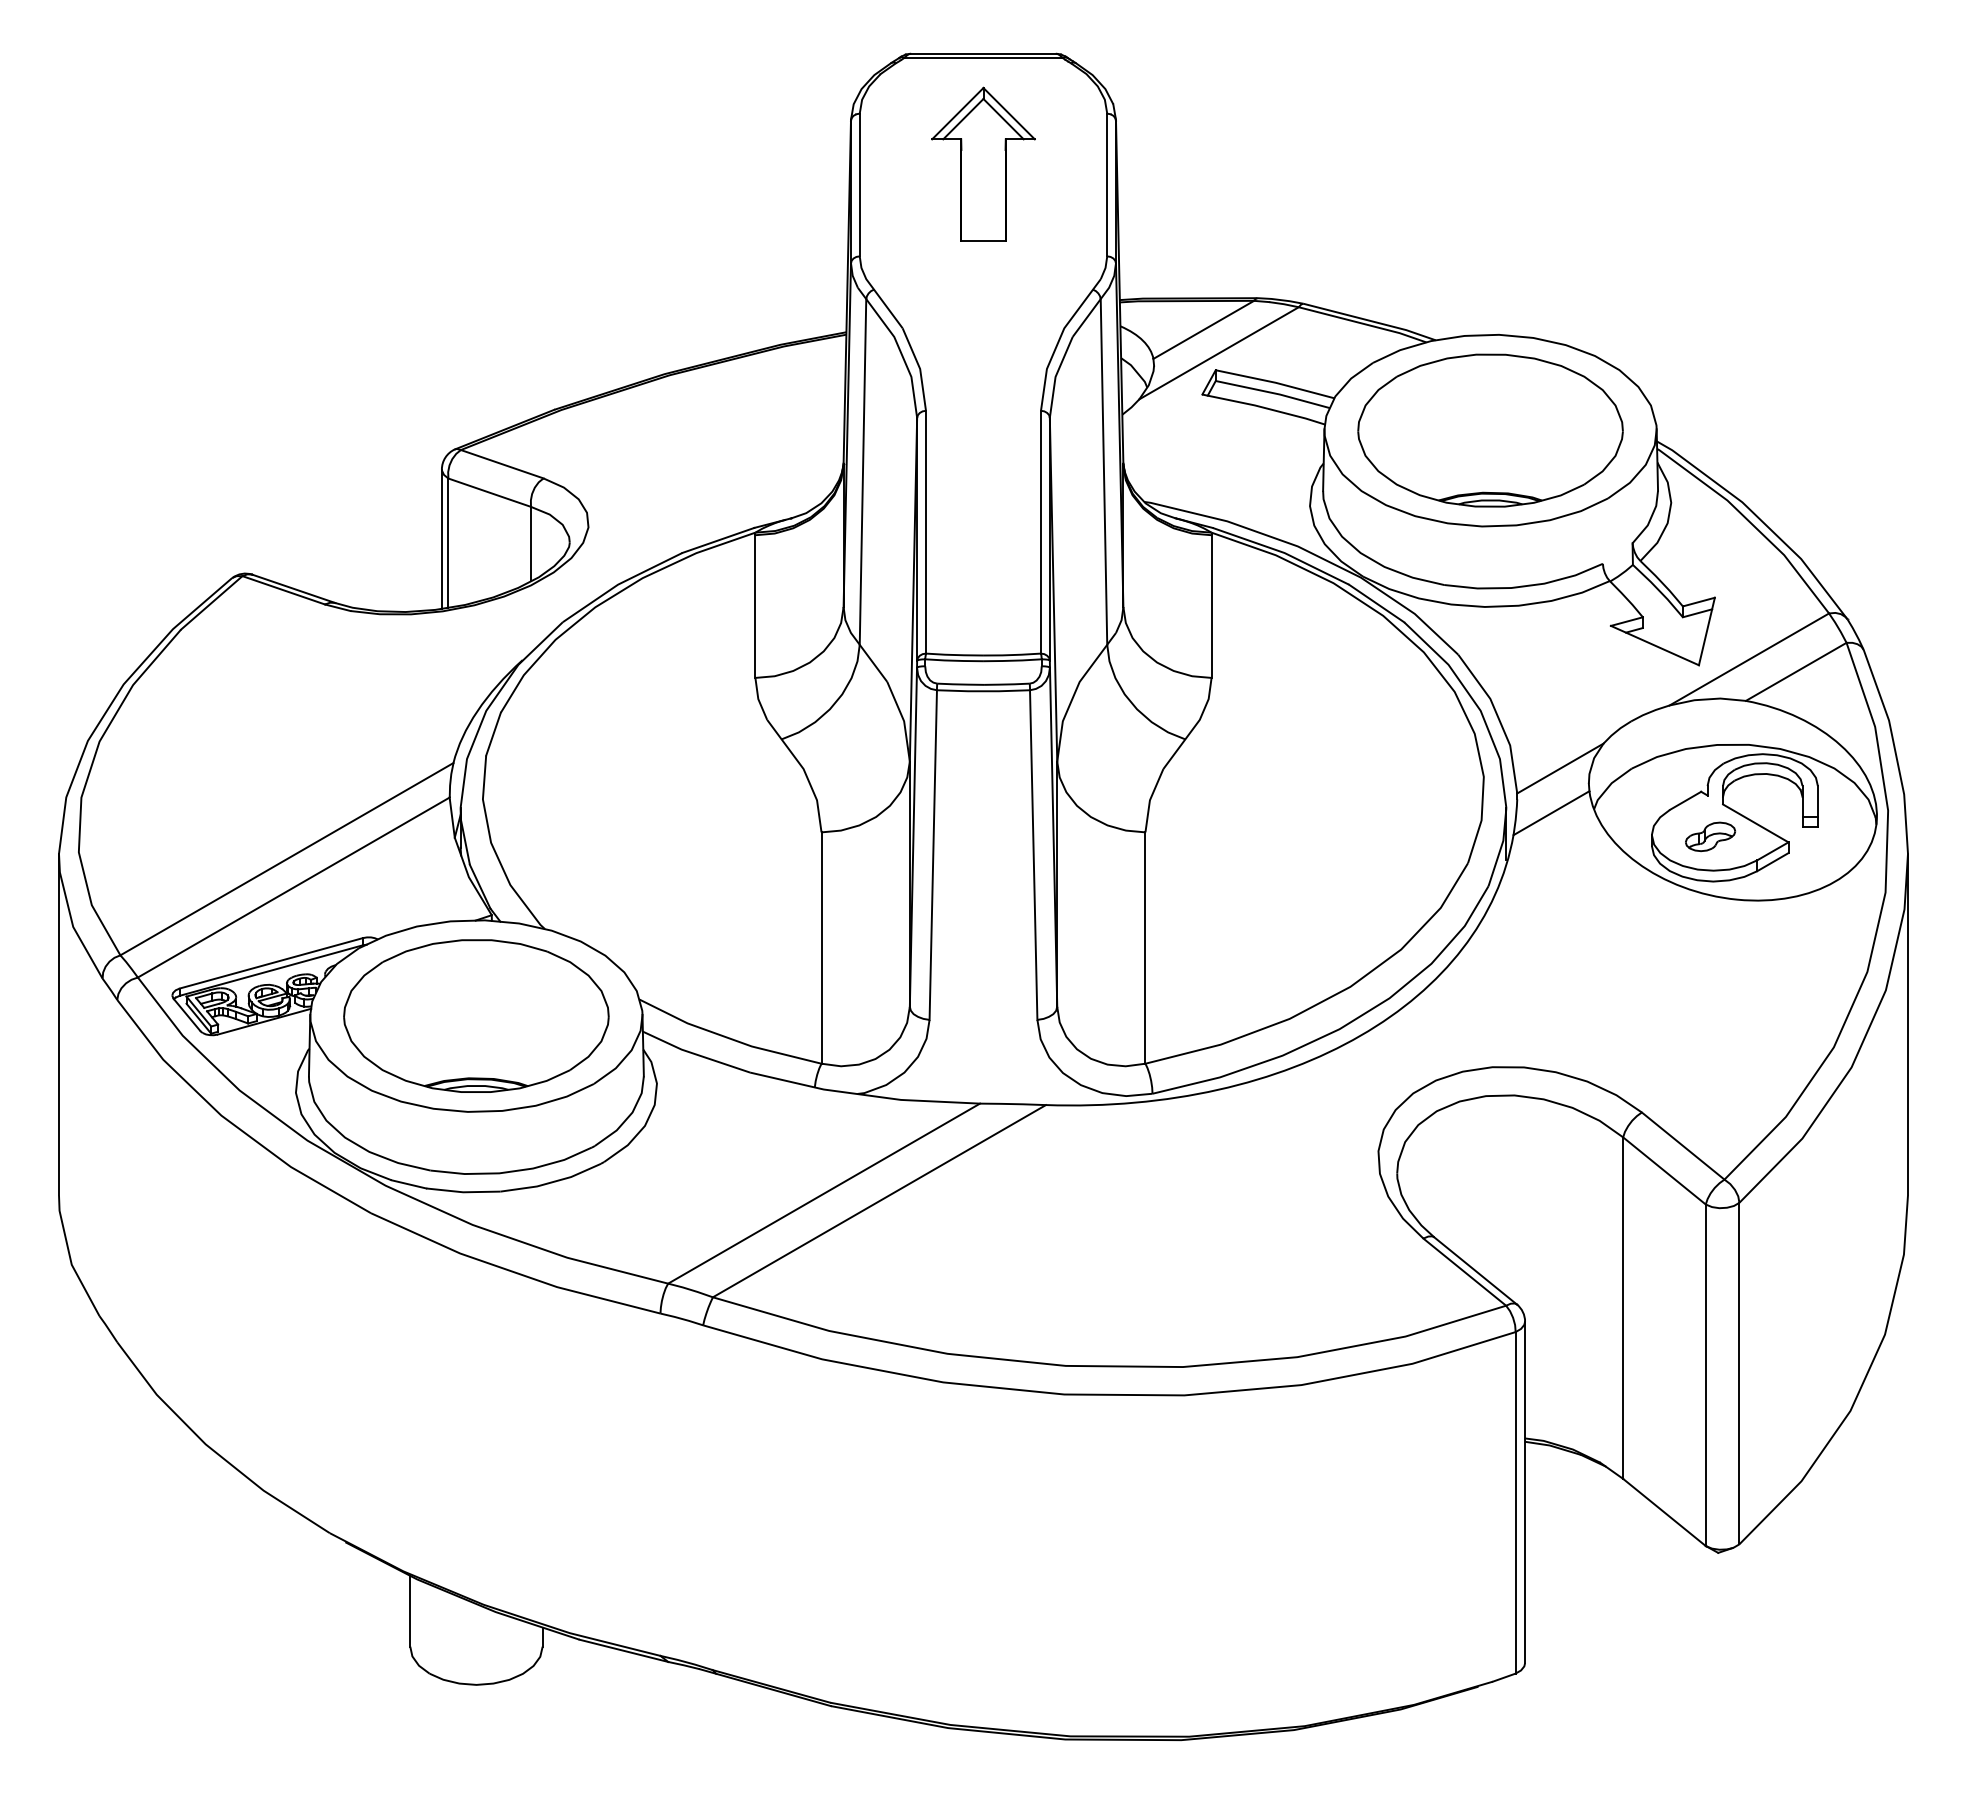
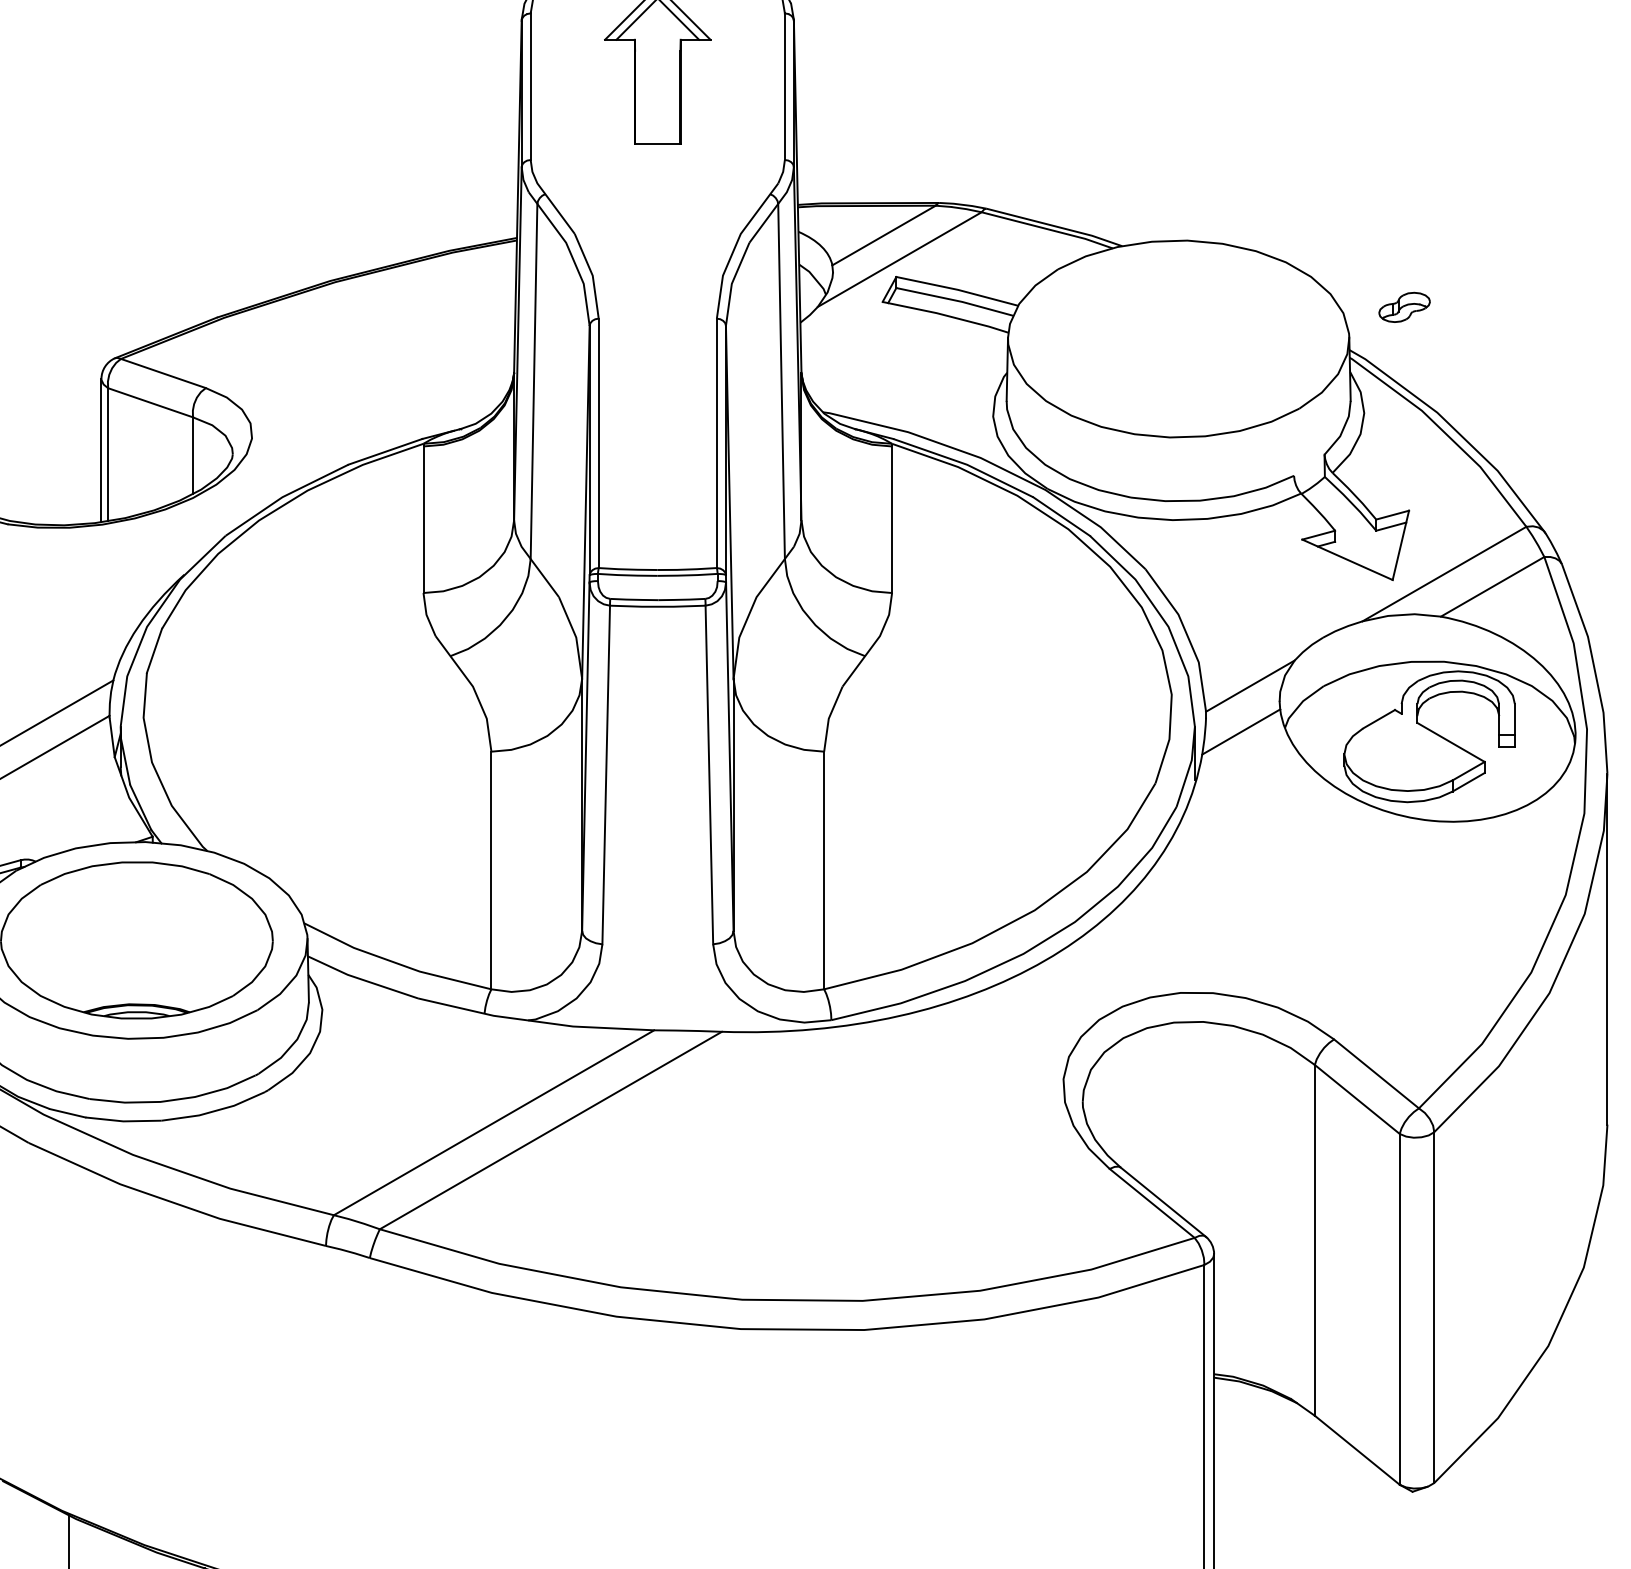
part: (1490, 430) -> (1178, 338), removed
part: (1710, 836) -> (1404, 307), moved

